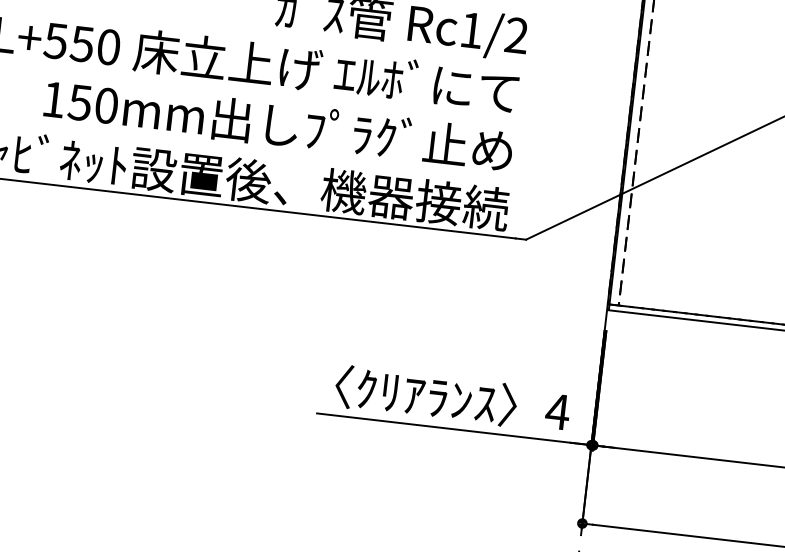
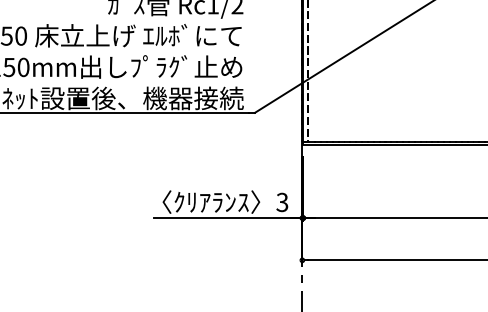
text: (557, 411) -> (282, 202), 4 -> 3

